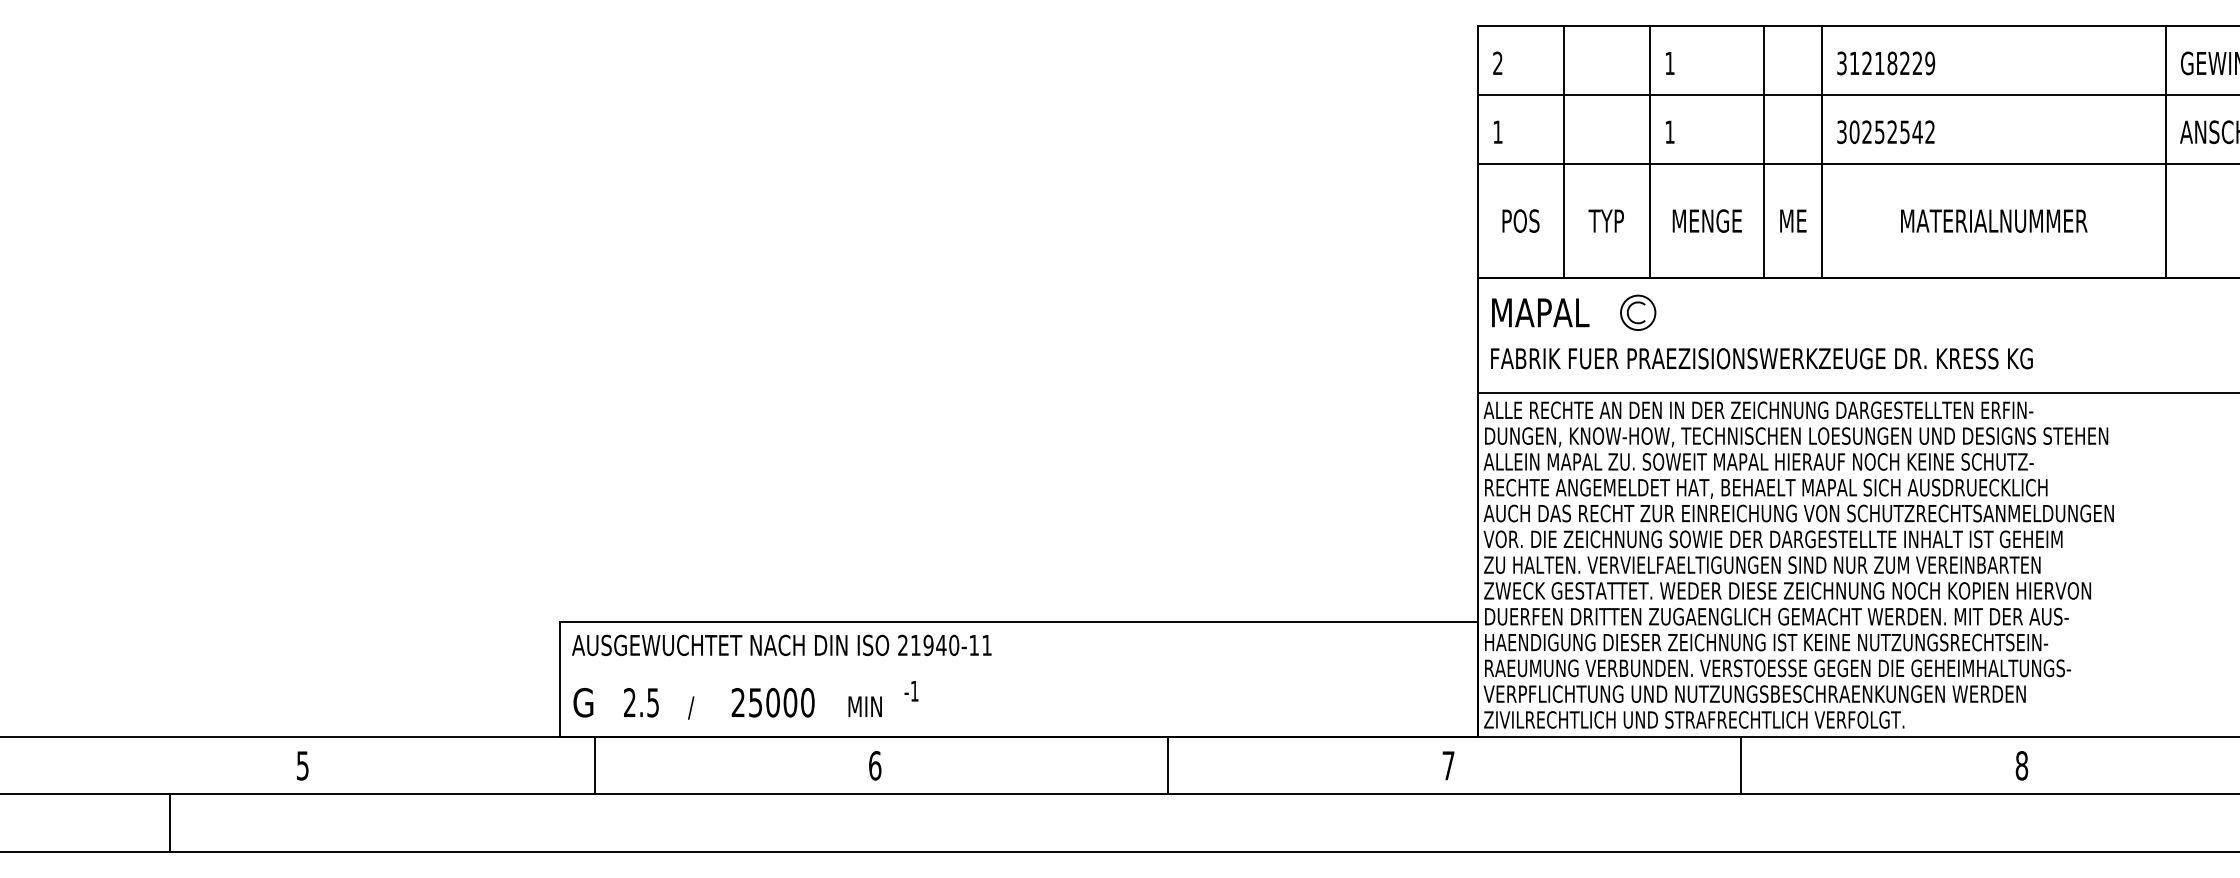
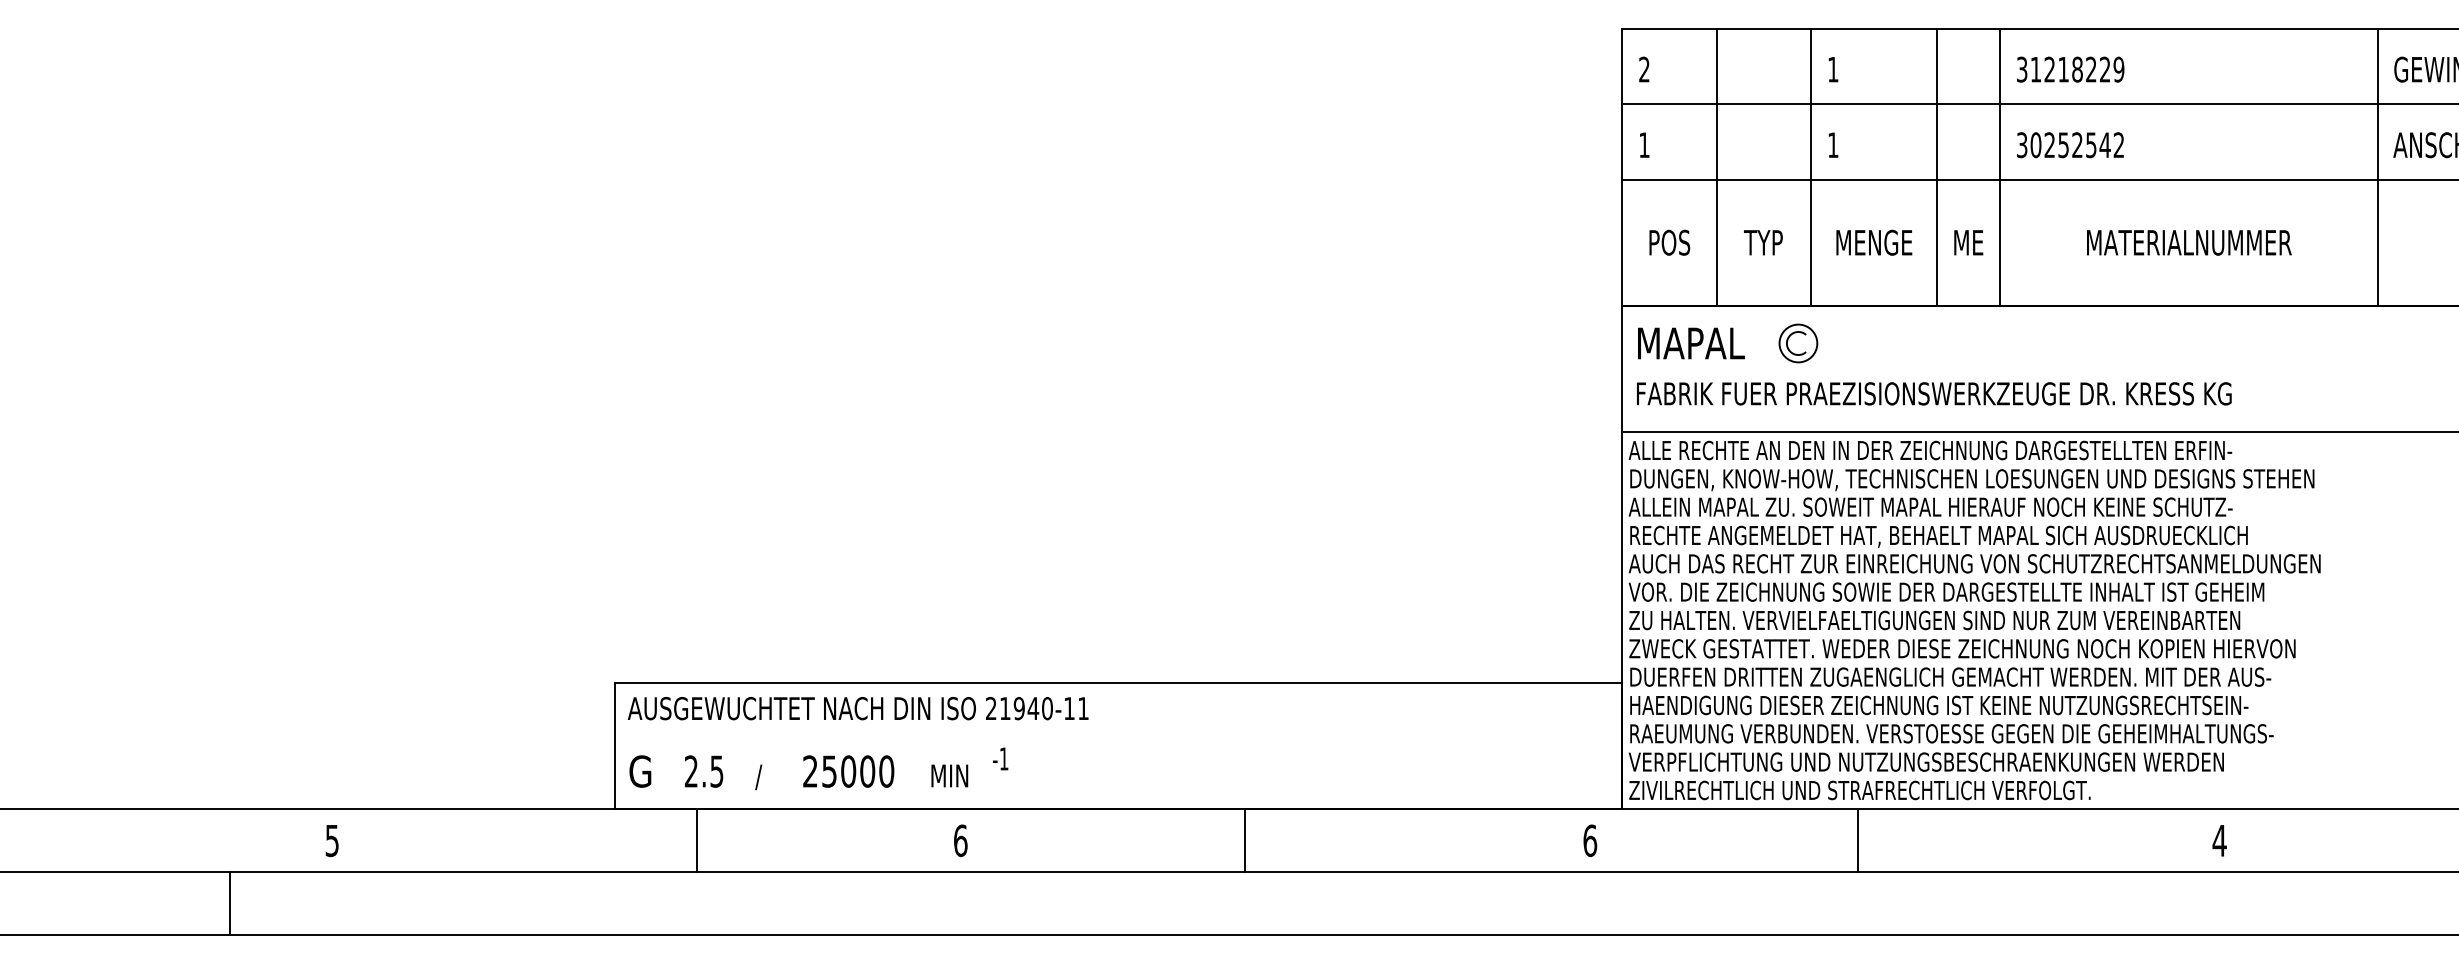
line: (594, 765) -> (696, 840), moved
line: (1168, 765) -> (1245, 840), moved
text: (1448, 765) -> (1590, 840), 7 -> 6
line: (1741, 765) -> (1858, 840), moved
text: (2021, 765) -> (2219, 840), 8 -> 4
line: (170, 822) -> (229, 903), moved

